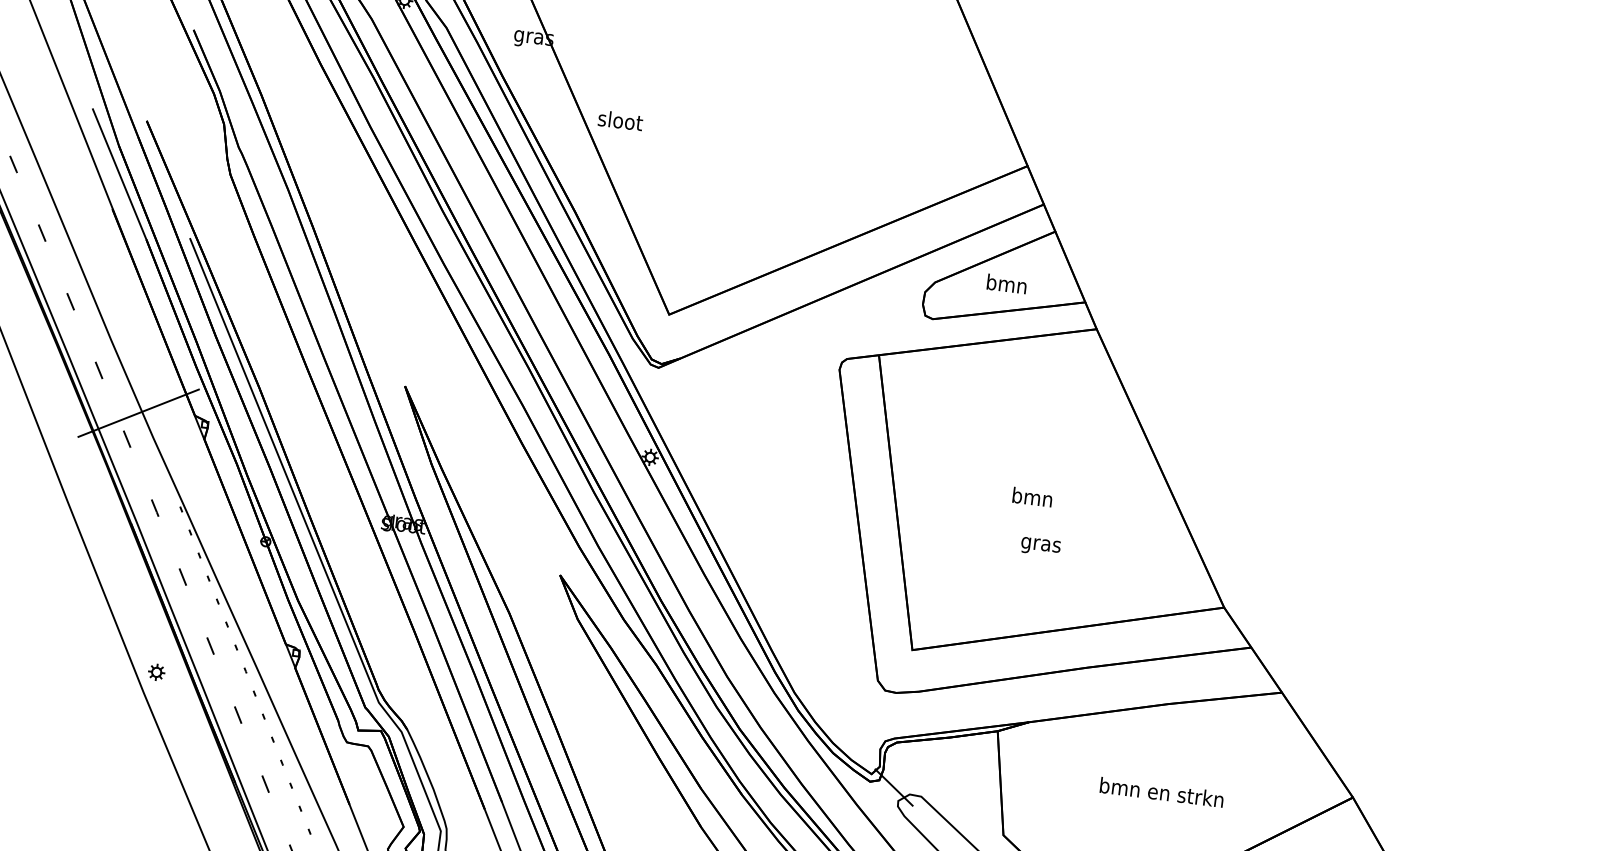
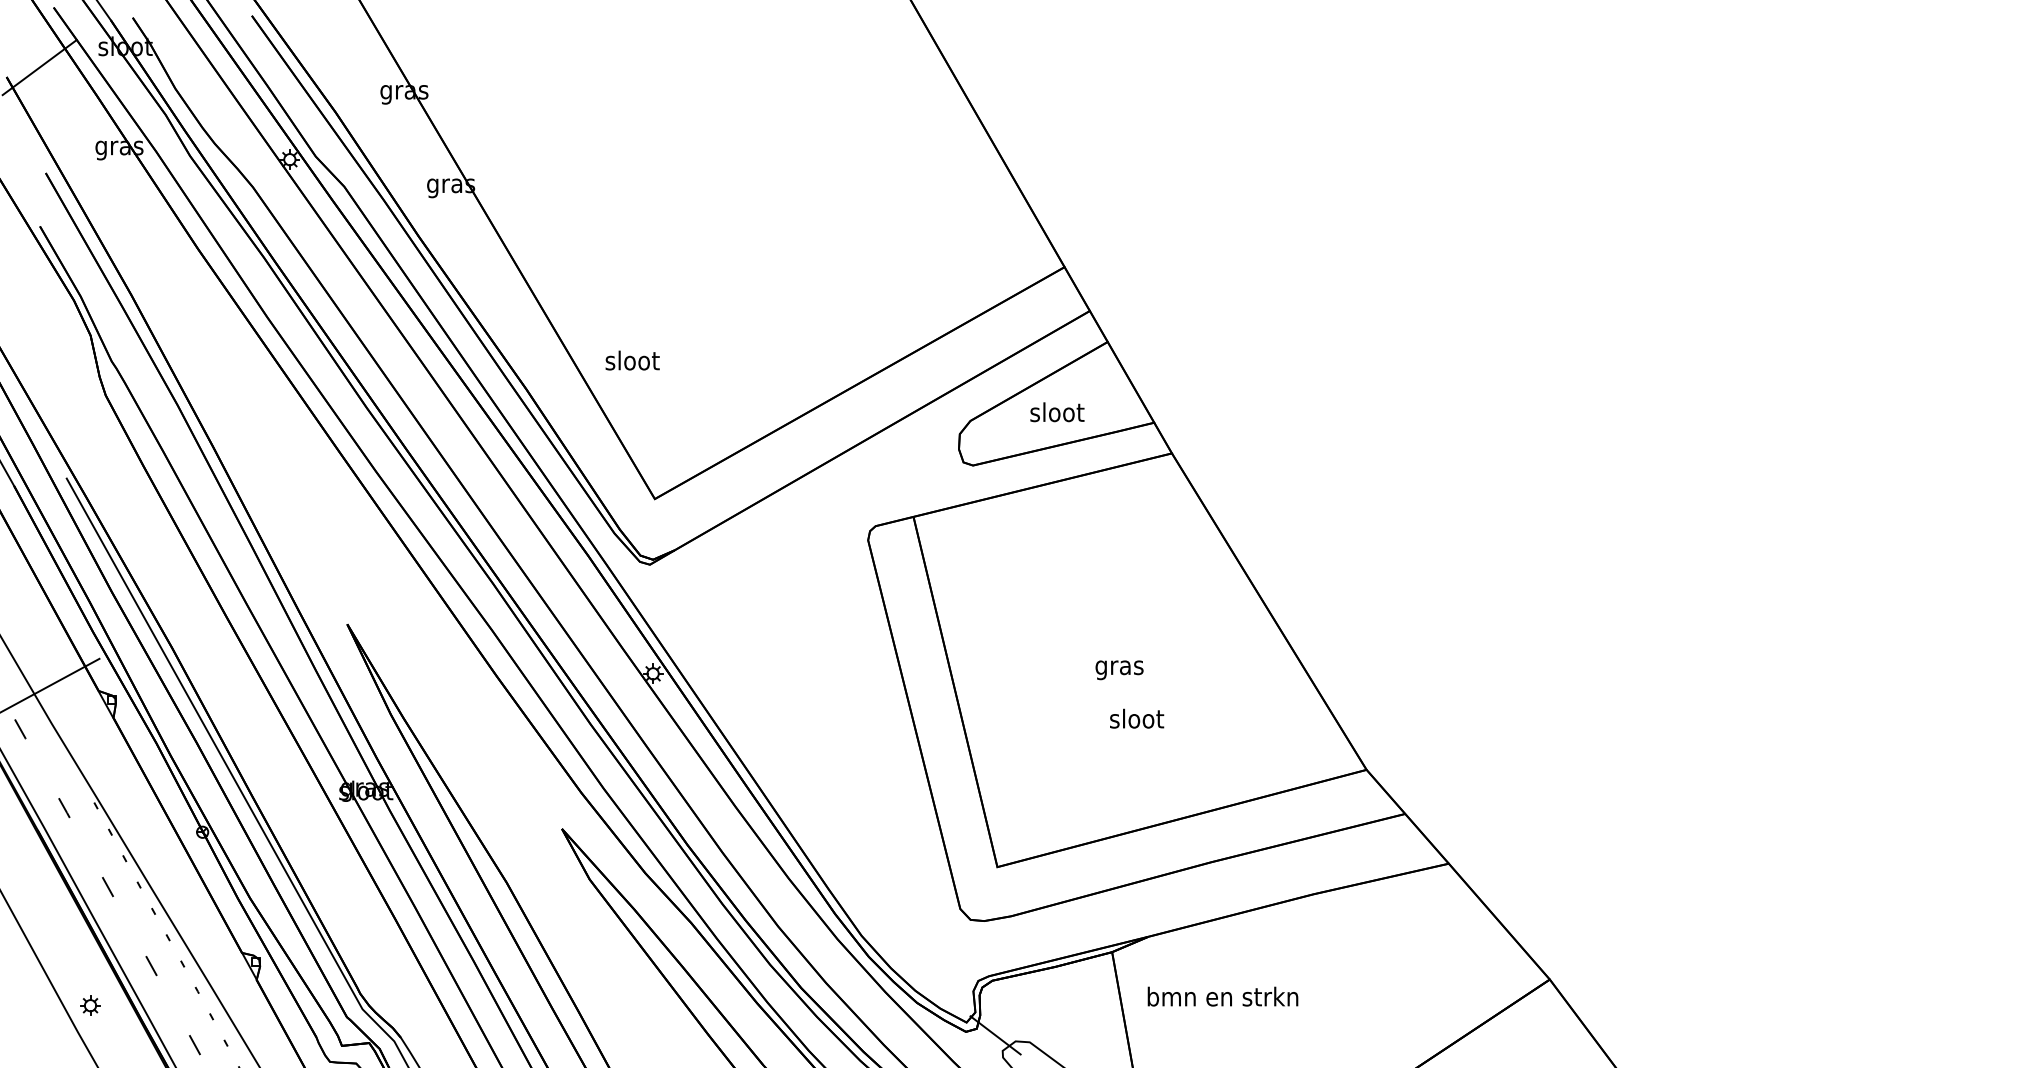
text: (620, 120) -> (632, 360), moved
text: (1007, 284) -> (1057, 412), bmn -> sloot
text: (1032, 499) -> (1119, 667), bmn -> gras
text: (1041, 544) -> (1137, 720), gras -> sloot
text: (1161, 792) -> (1222, 996), moved

